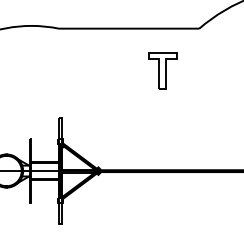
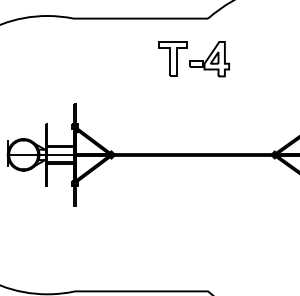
part: (200, 71) -> (209, 59), added

